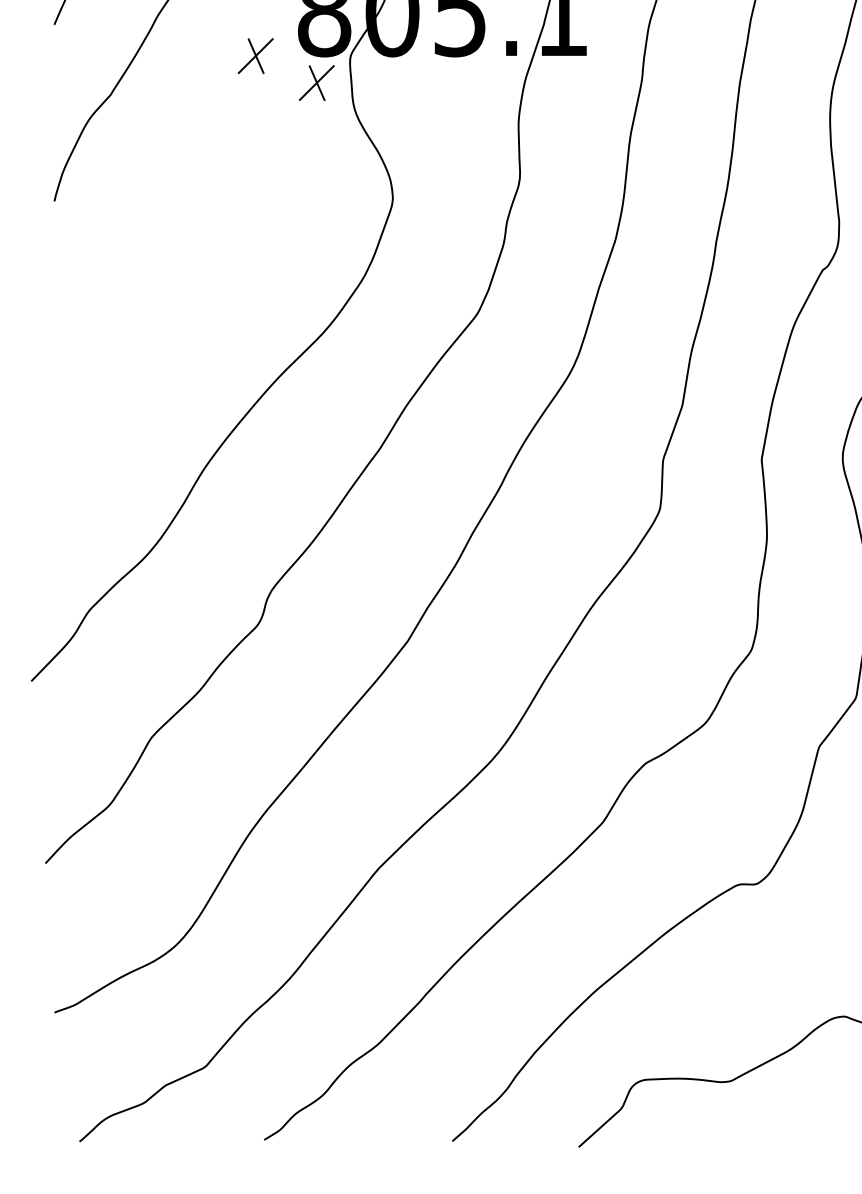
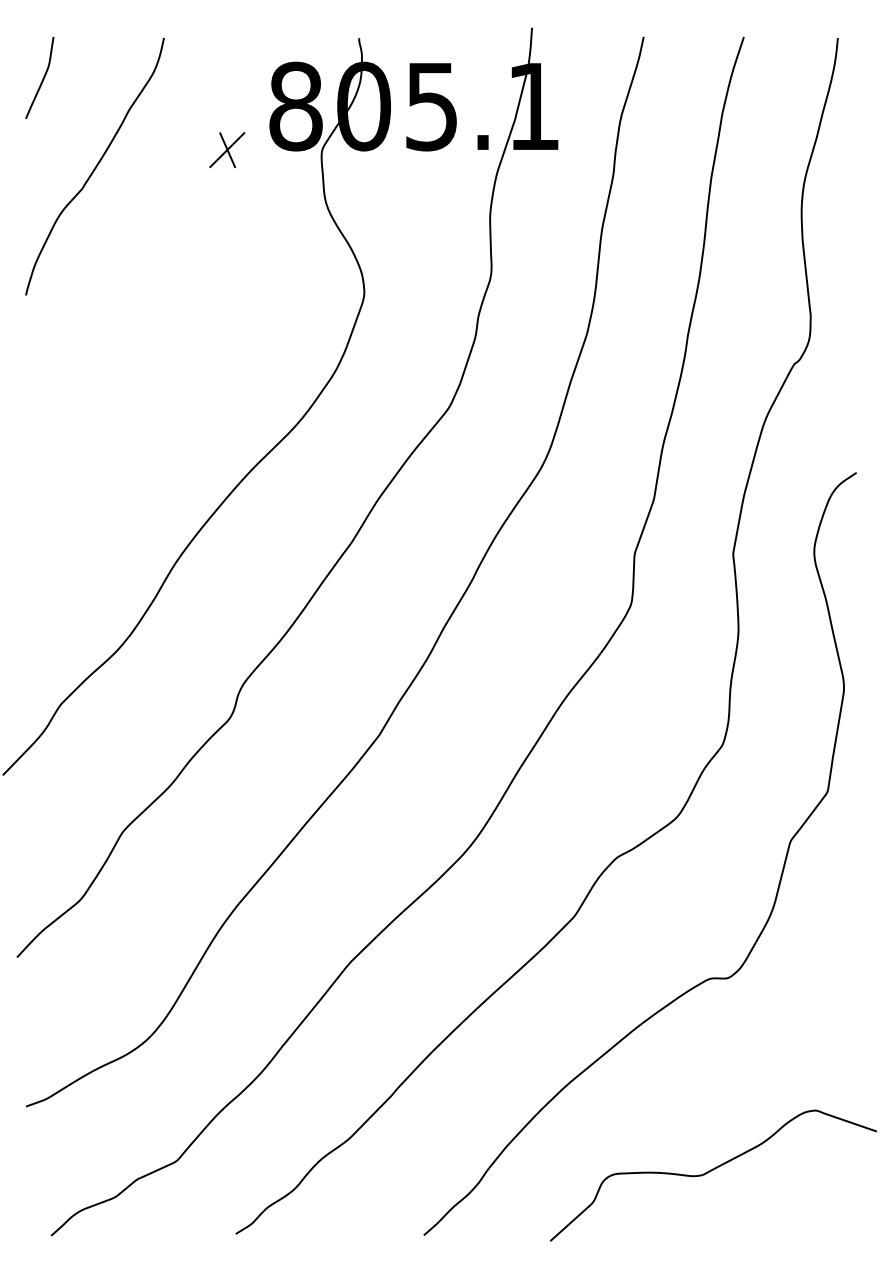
part: (316, 83) -> (288, 177), removed

